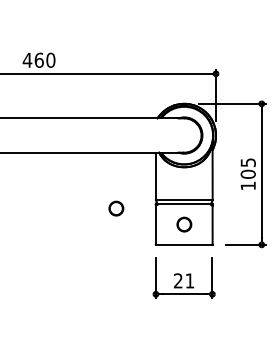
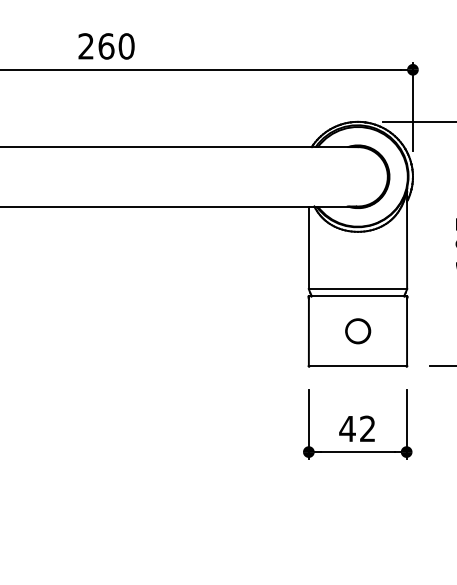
text: (27, 59) -> (86, 44), 460 -> 260
part: (116, 208) -> (240, 303), removed
text: (183, 280) -> (356, 428), 21 -> 42

